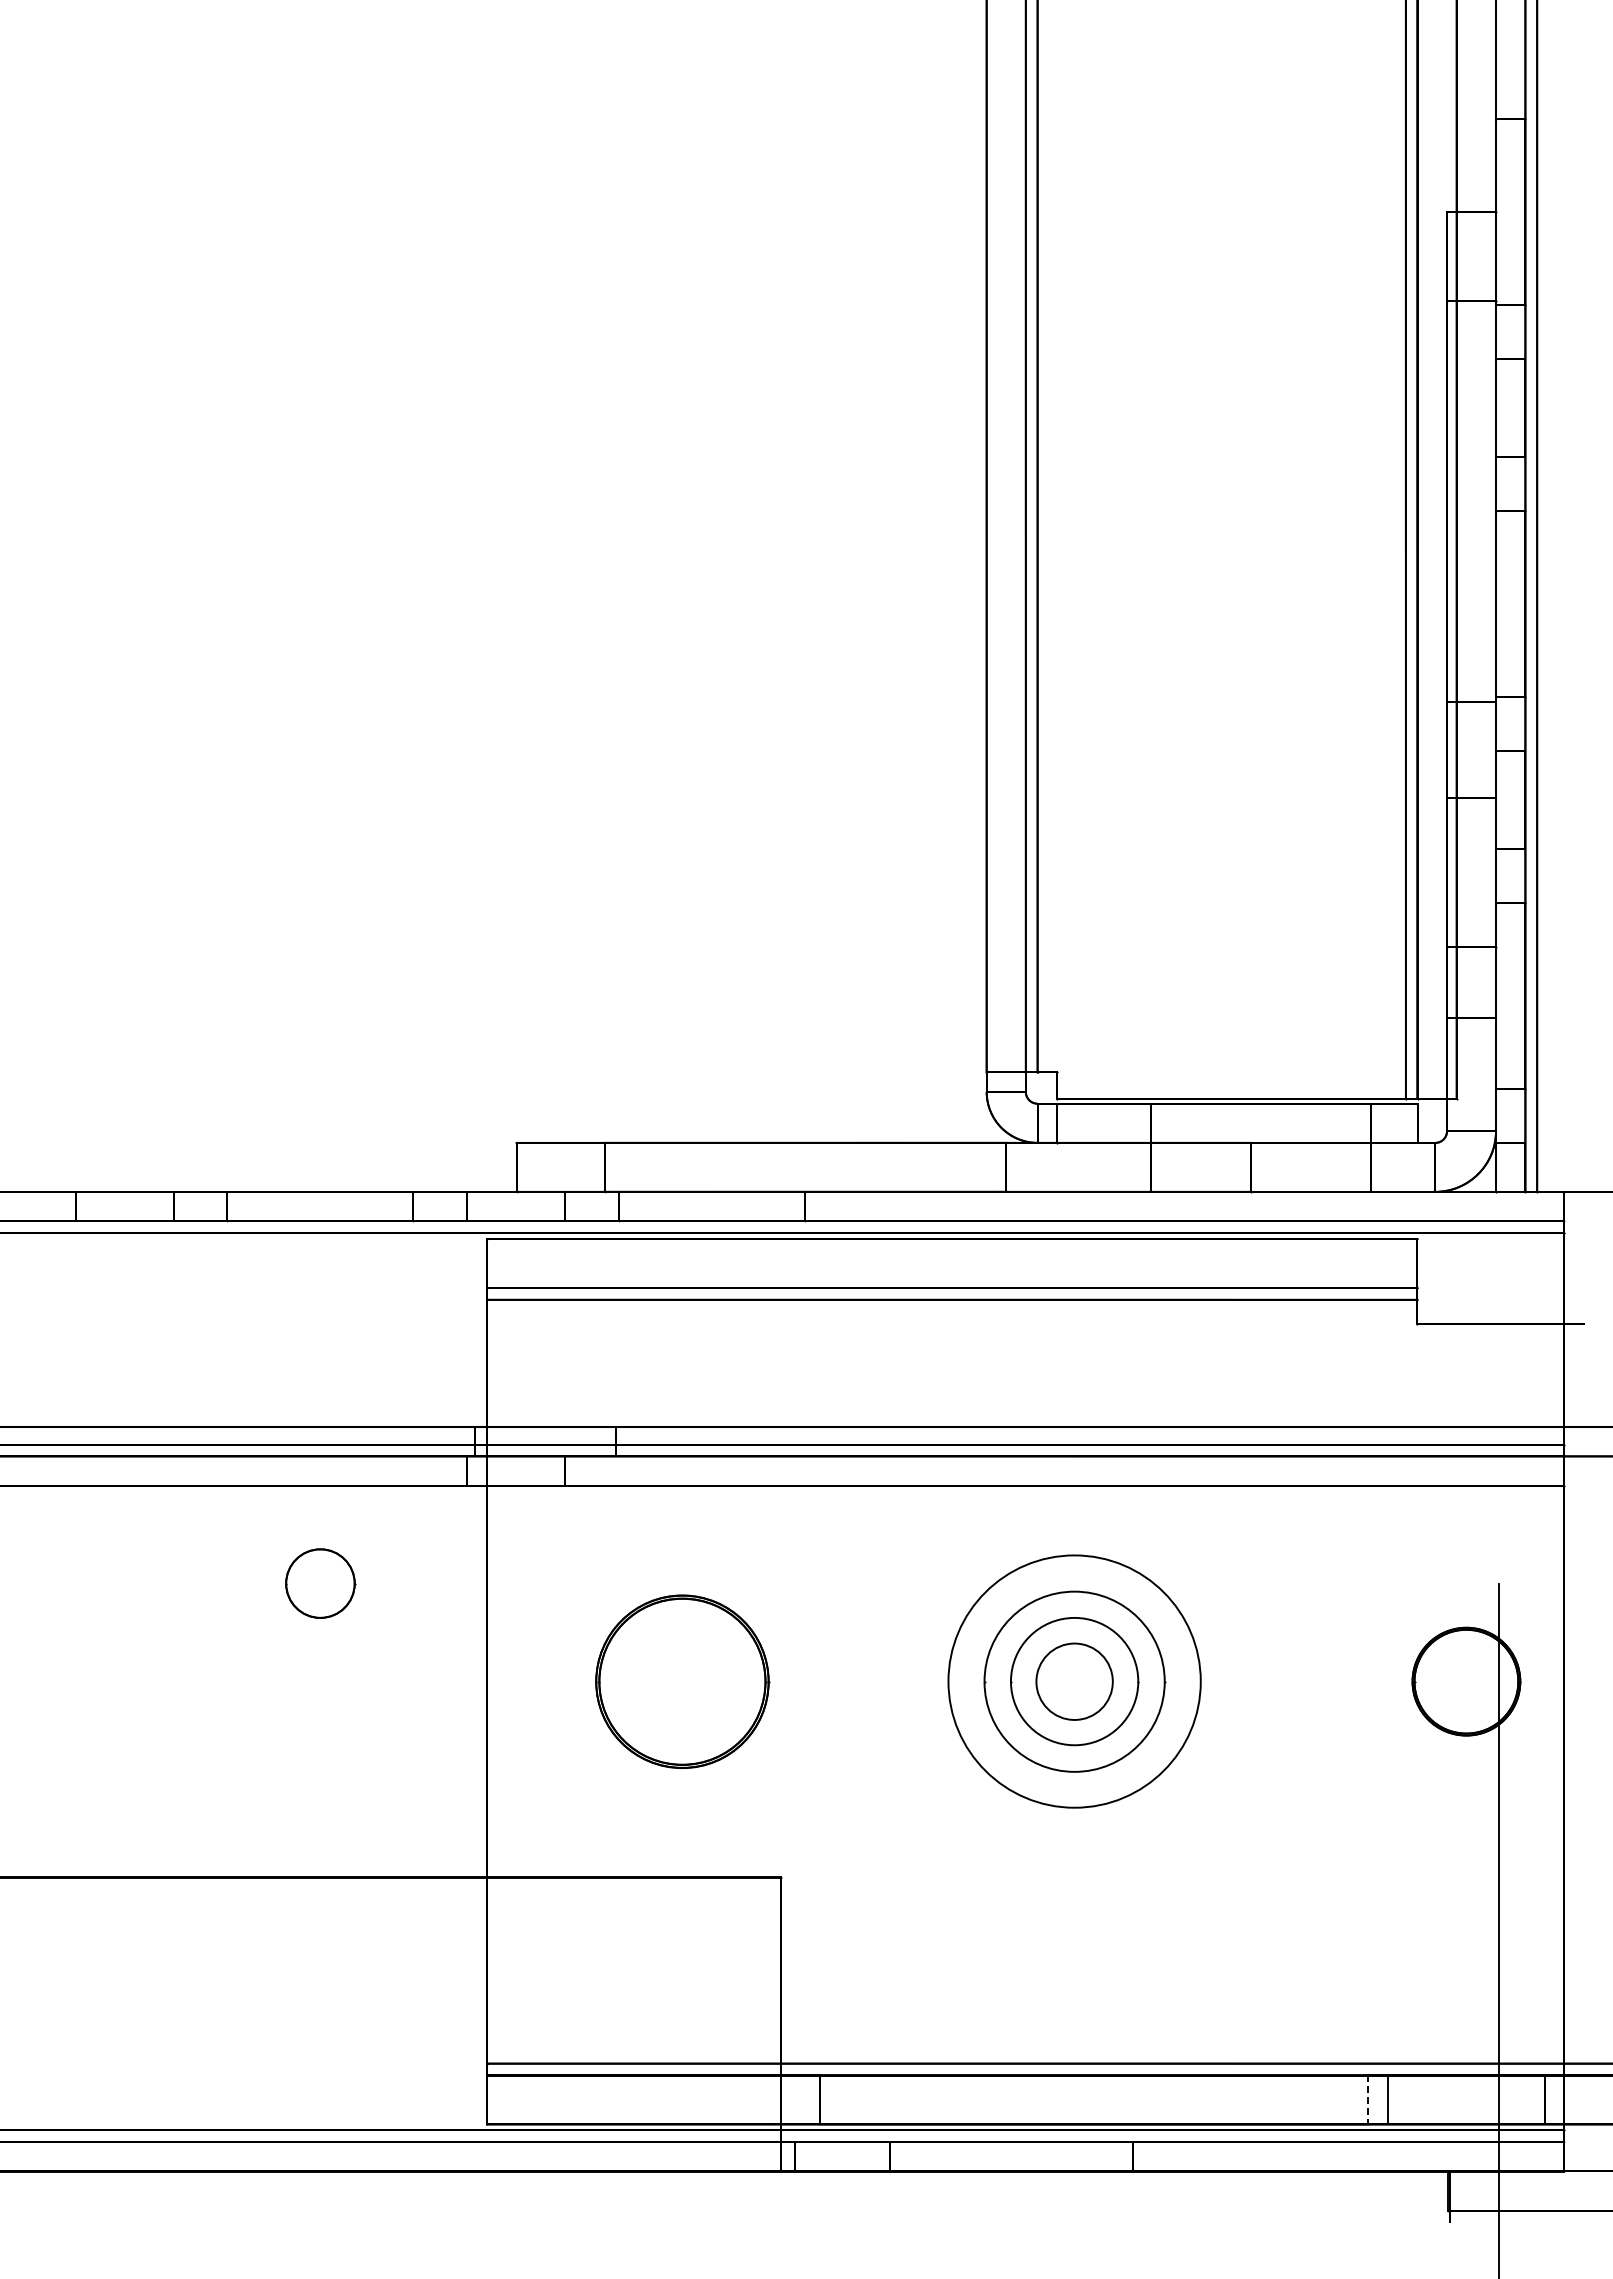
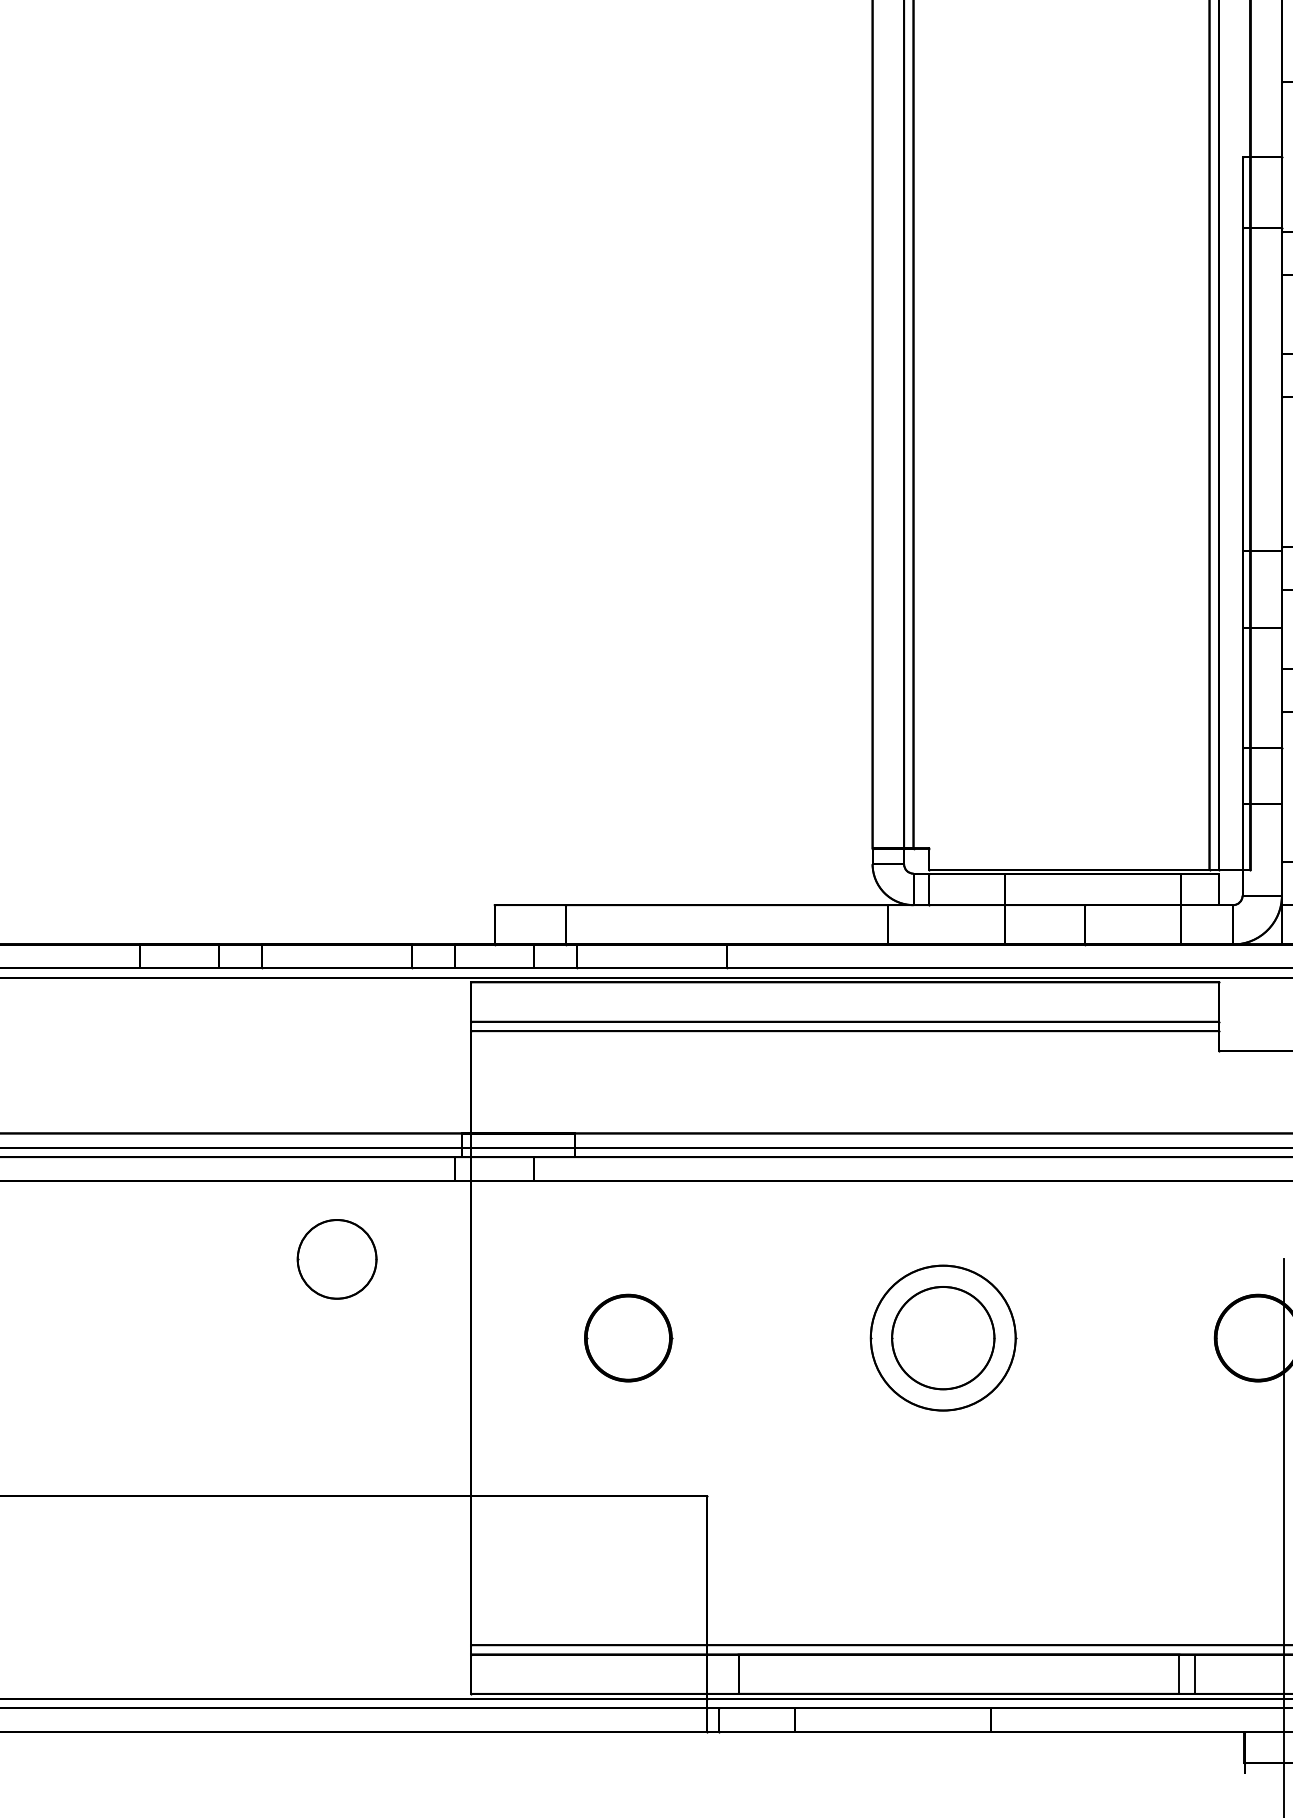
part: (320, 1583) -> (337, 1259), size x1.43
part: (683, 1681) -> (628, 1337), size x0.62
circle: (1074, 1681) -> (943, 1337), size x0.71
circle: (1074, 1681) -> (943, 1337), size x1.67
line: (1368, 2100) -> (1179, 1674), dashed -> solid

